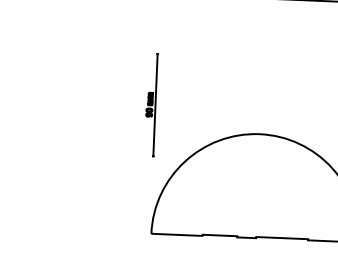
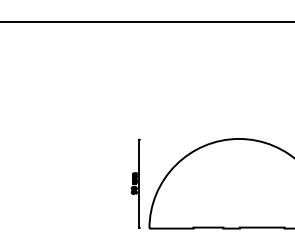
part: (151, 104) -> (135, 183), moved

